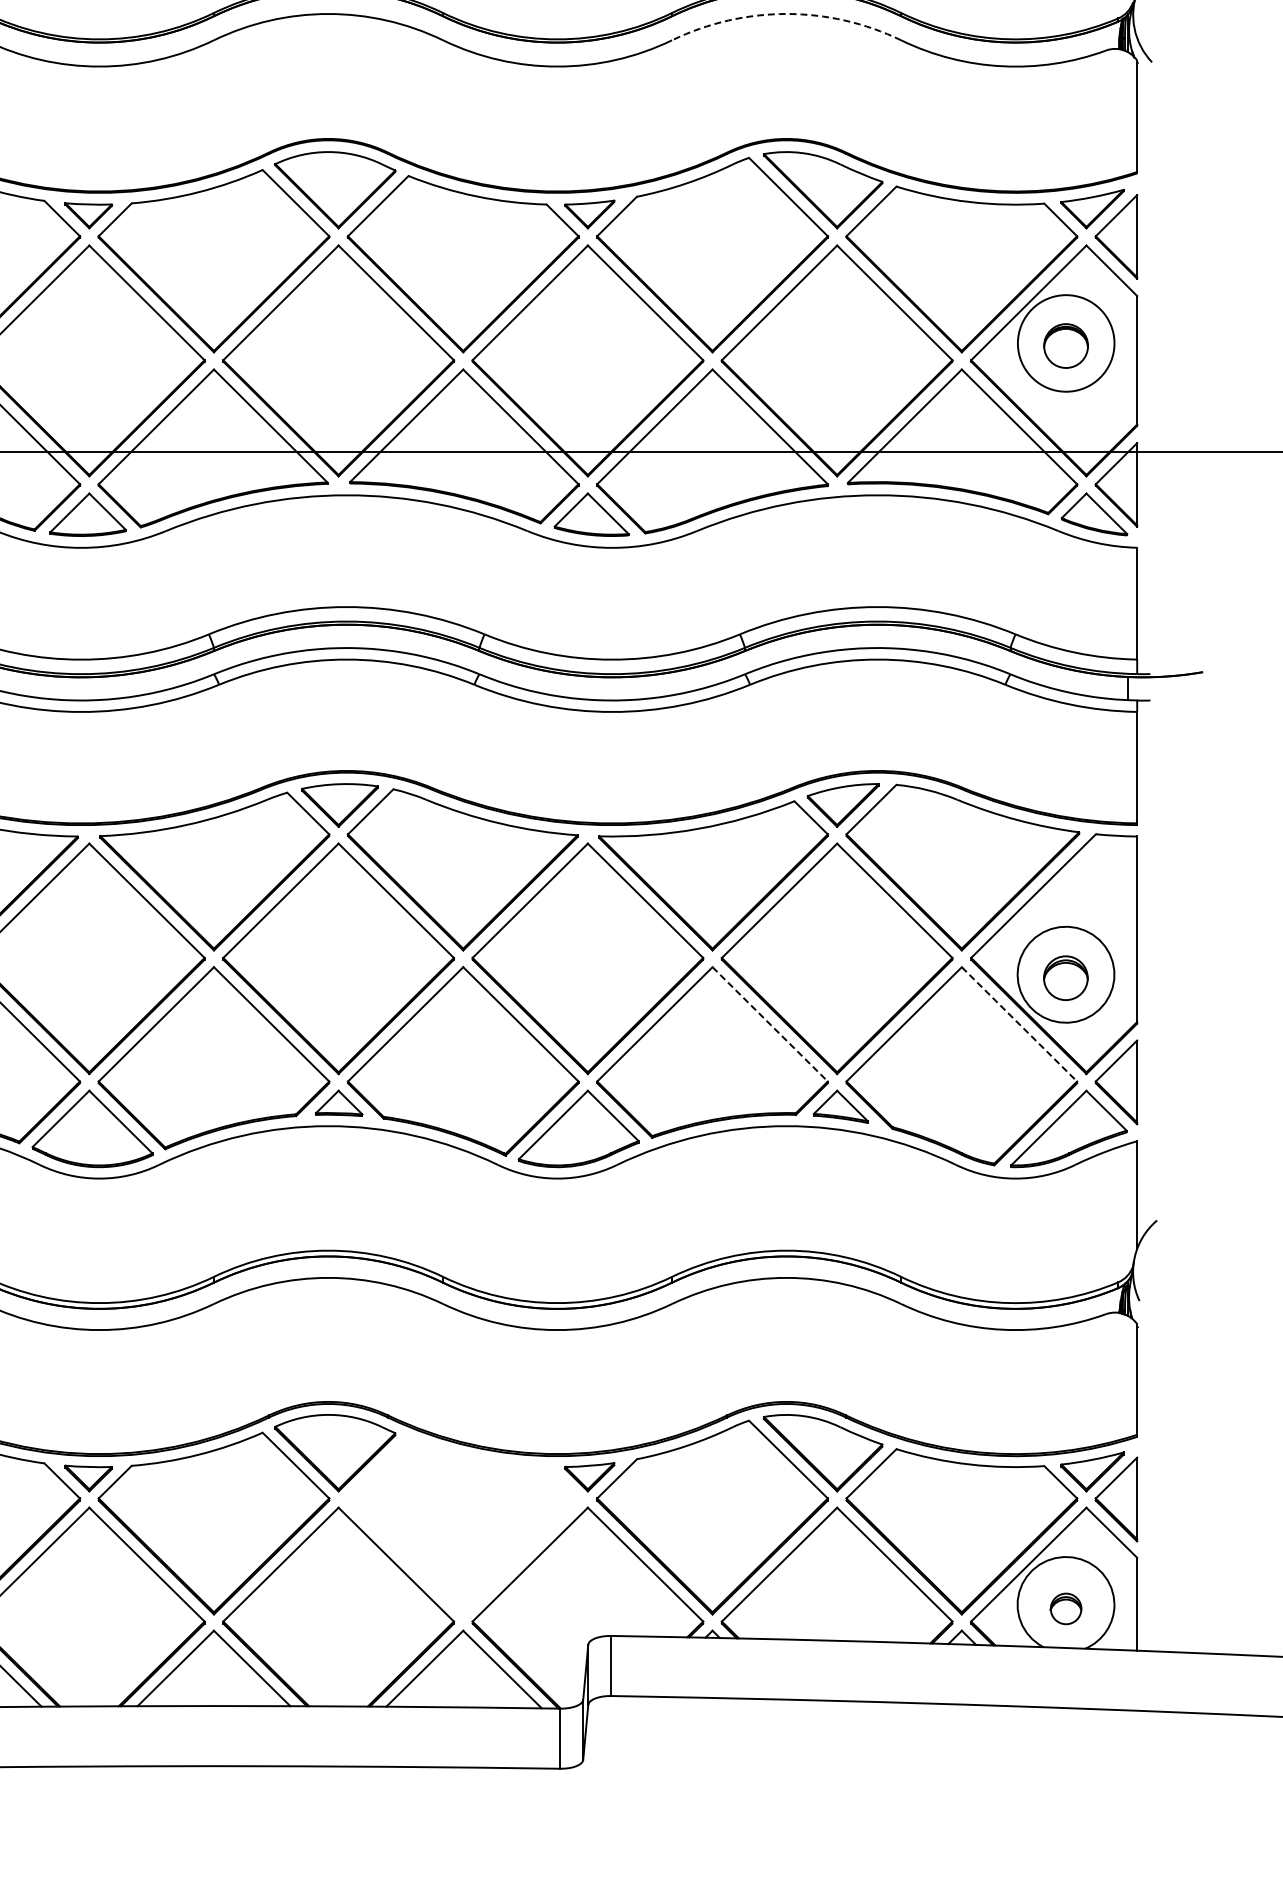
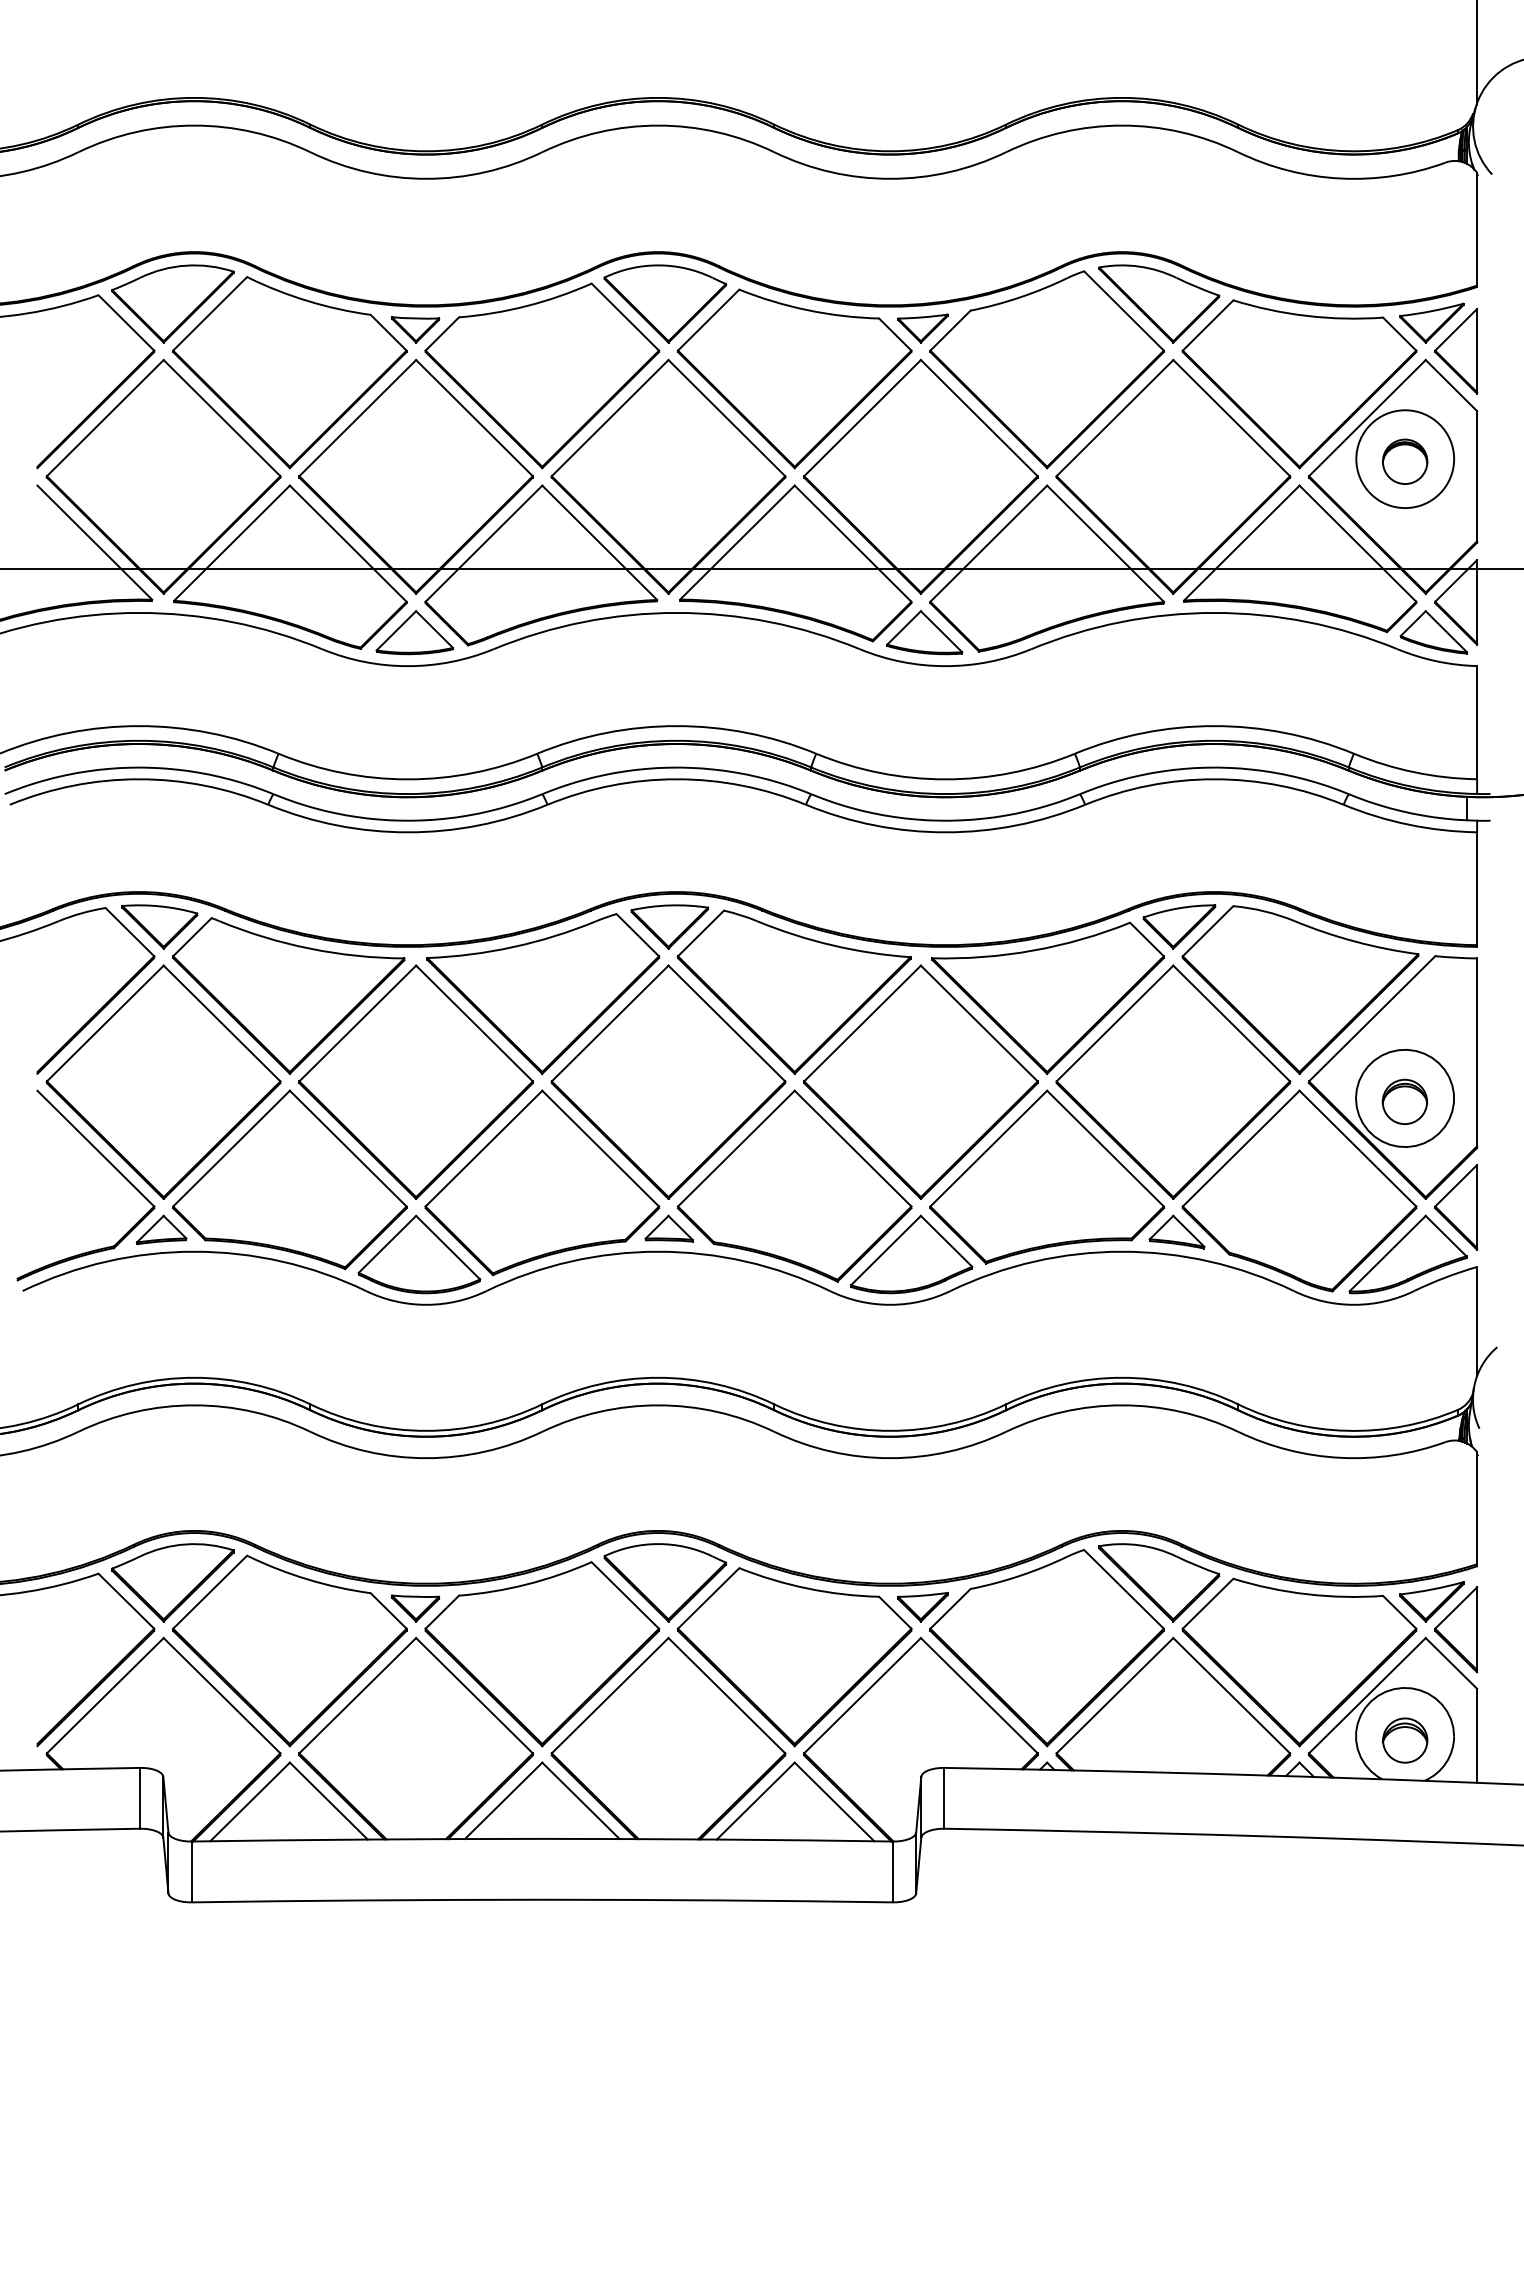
arc: (786, 13) -> (1122, 125), dashed -> solid
line: (770, 1025) -> (1105, 1149), dashed -> solid
line: (1020, 1025) -> (1358, 1149), dashed -> solid
part: (463, 1526) -> (794, 1657), added
part: (1065, 1608) -> (1404, 1740), size x1.43

